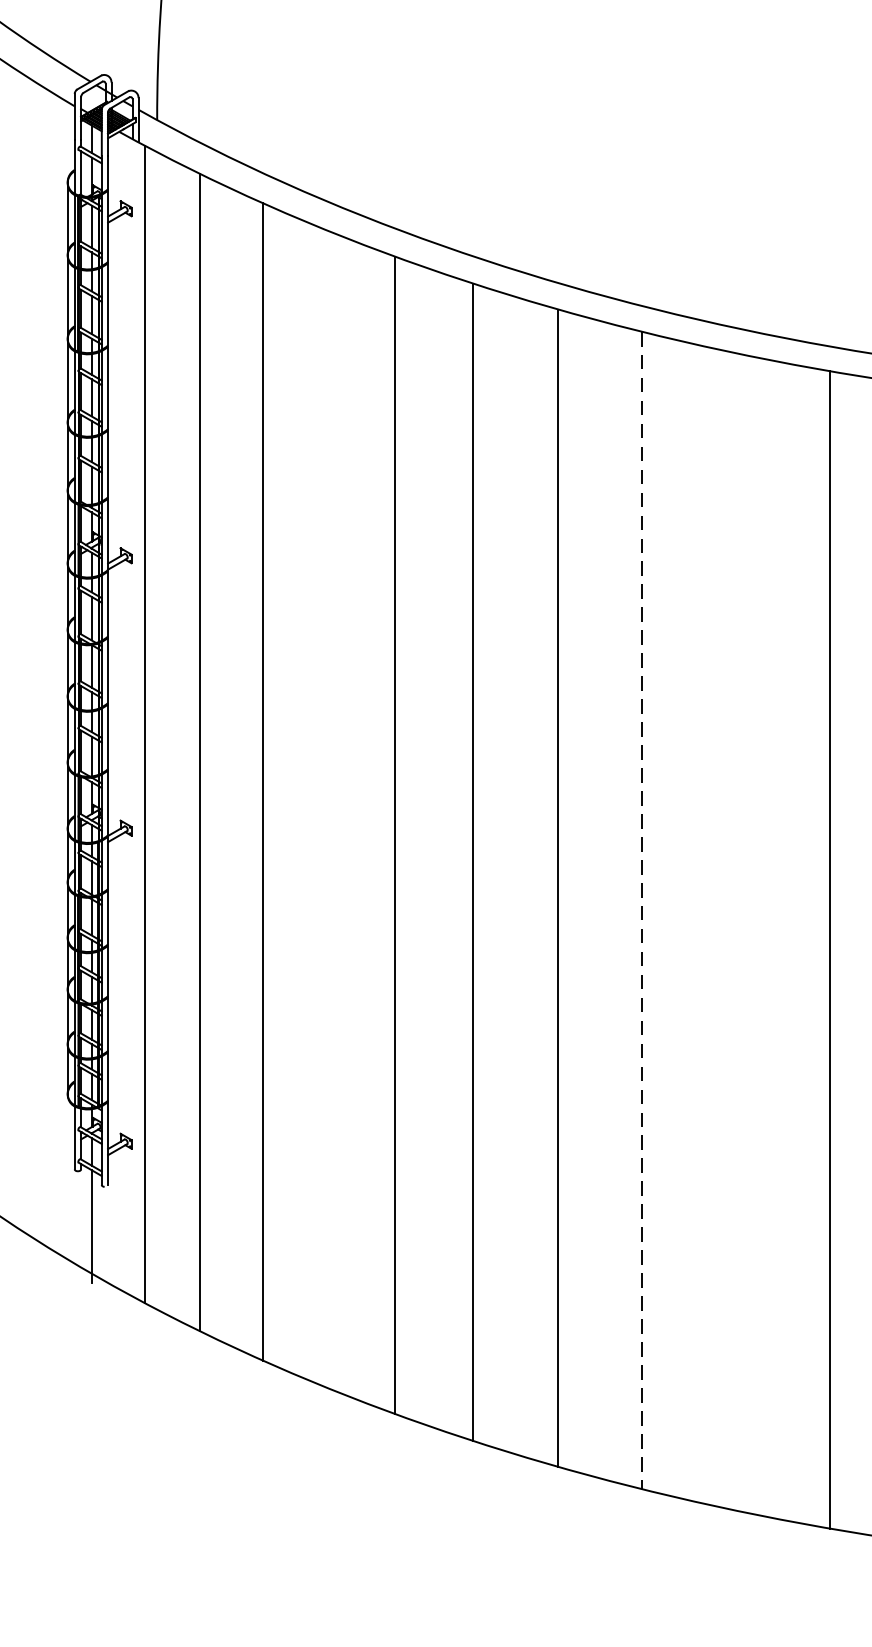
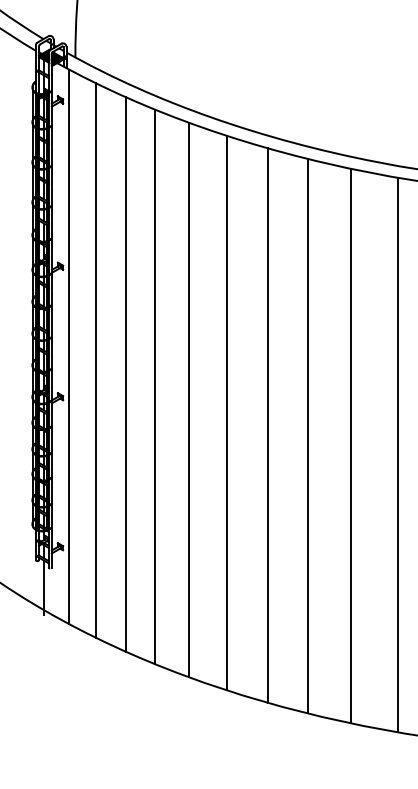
line: (322, 806) -> (154, 386), added
line: (641, 911) -> (307, 436), dashed -> solid
line: (731, 929) -> (350, 445), added

